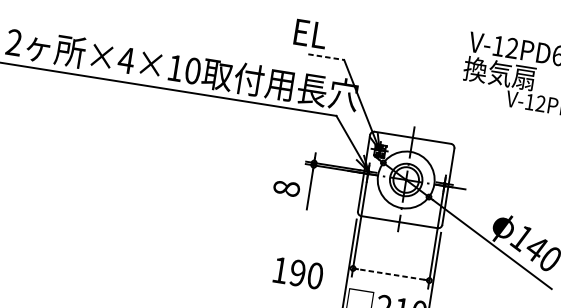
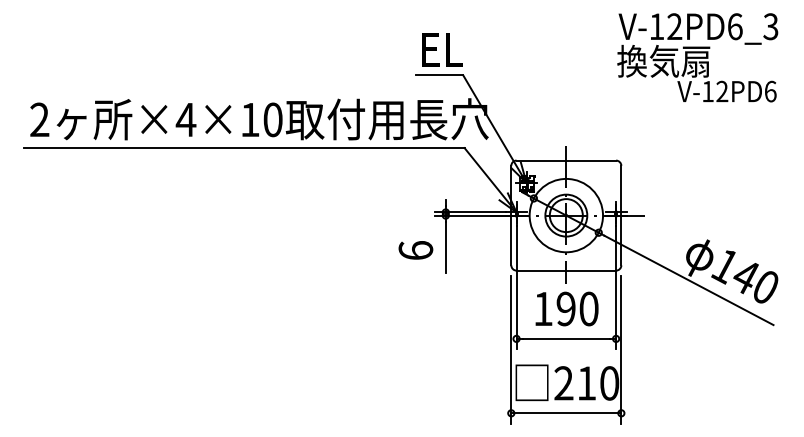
text: (310, 33) -> (442, 49), moved
line: (326, 57) -> (440, 75), dashed -> solid
text: (286, 188) -> (415, 250), 8 -> 6
text: (298, 272) -> (566, 308), moved
line: (390, 274) -> (565, 338), dashed -> solid

